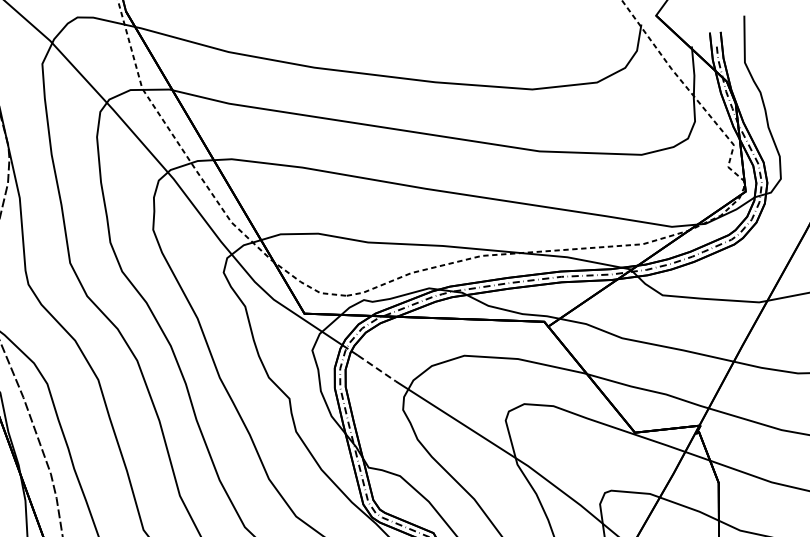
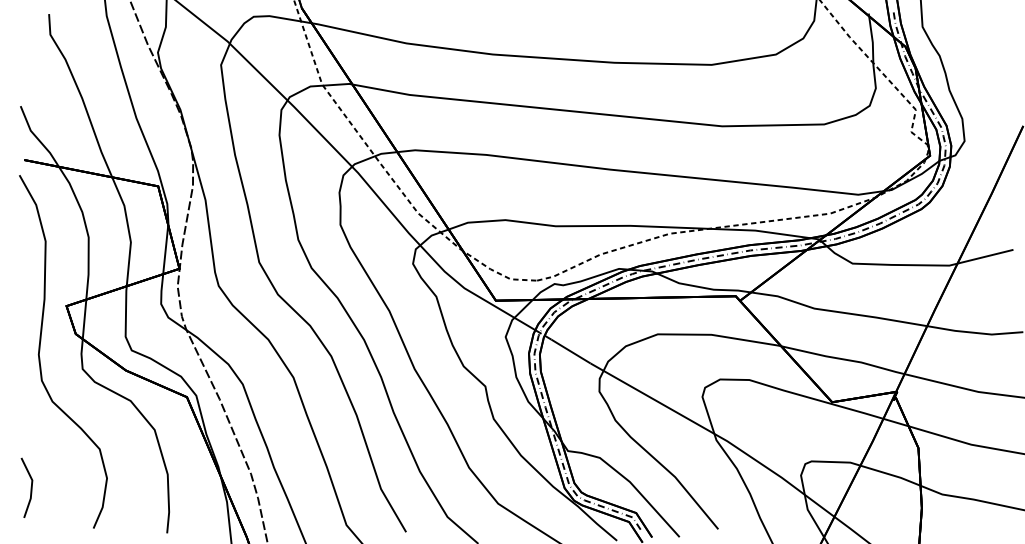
line: (377, 368) -> (571, 351), dashed -> solid

